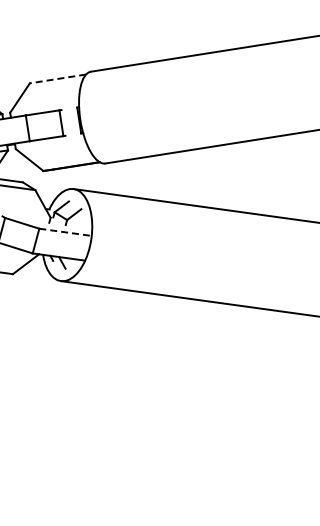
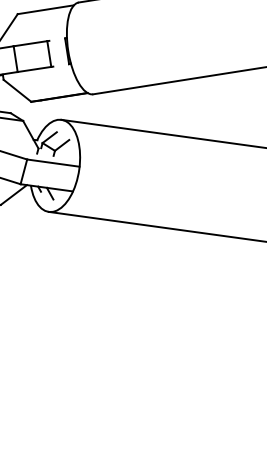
line: (57, 79) -> (45, 10), dashed -> solid
line: (66, 232) -> (54, 163), dashed -> solid

